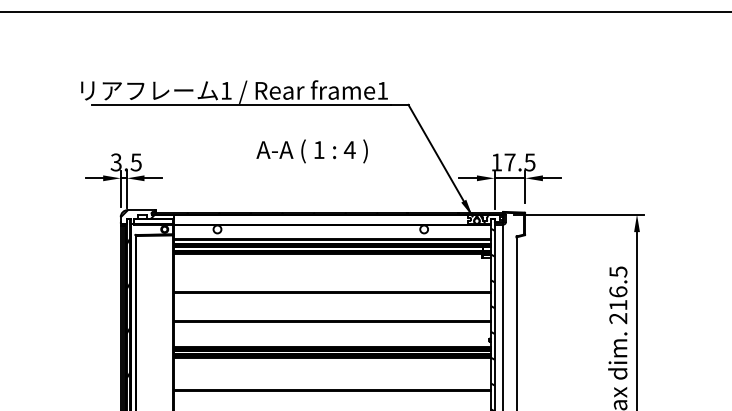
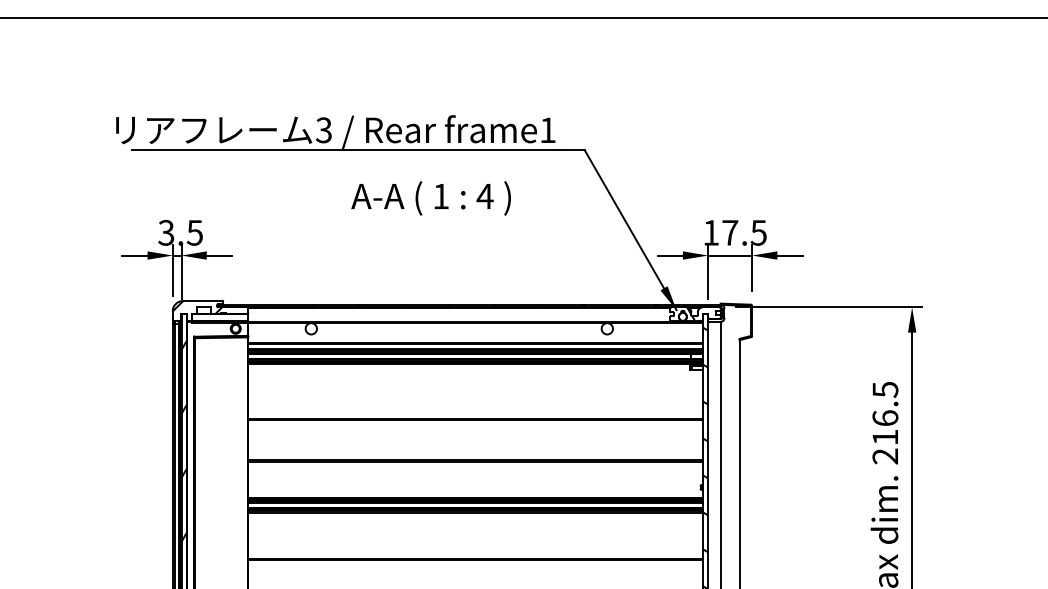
text: (225, 90) -> (322, 129), 1 -> 3
text: (311, 151) -> (430, 198), moved

